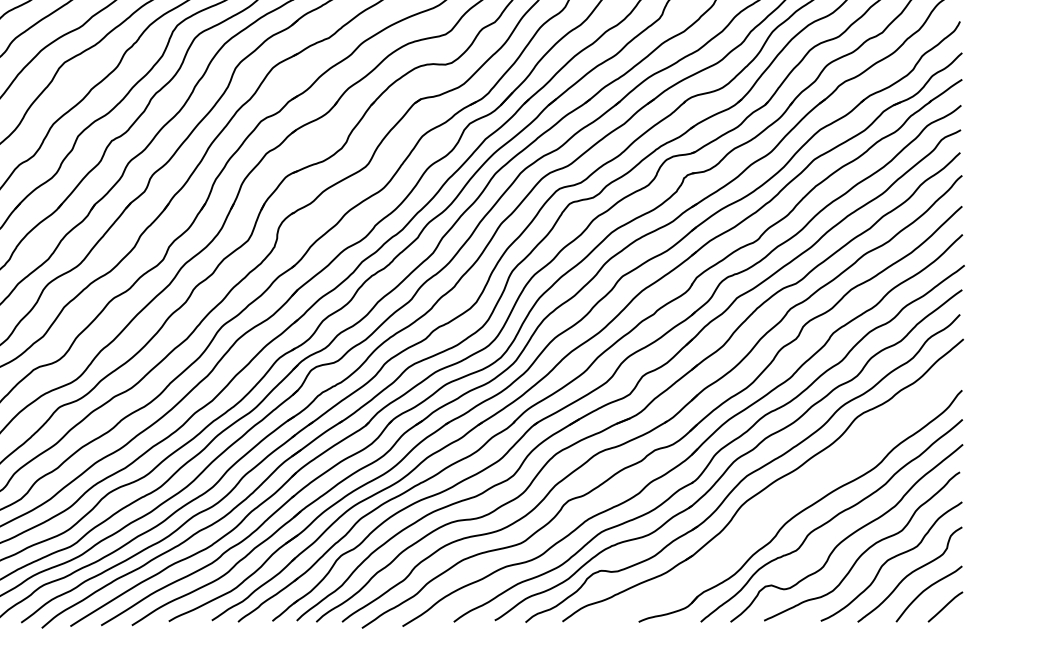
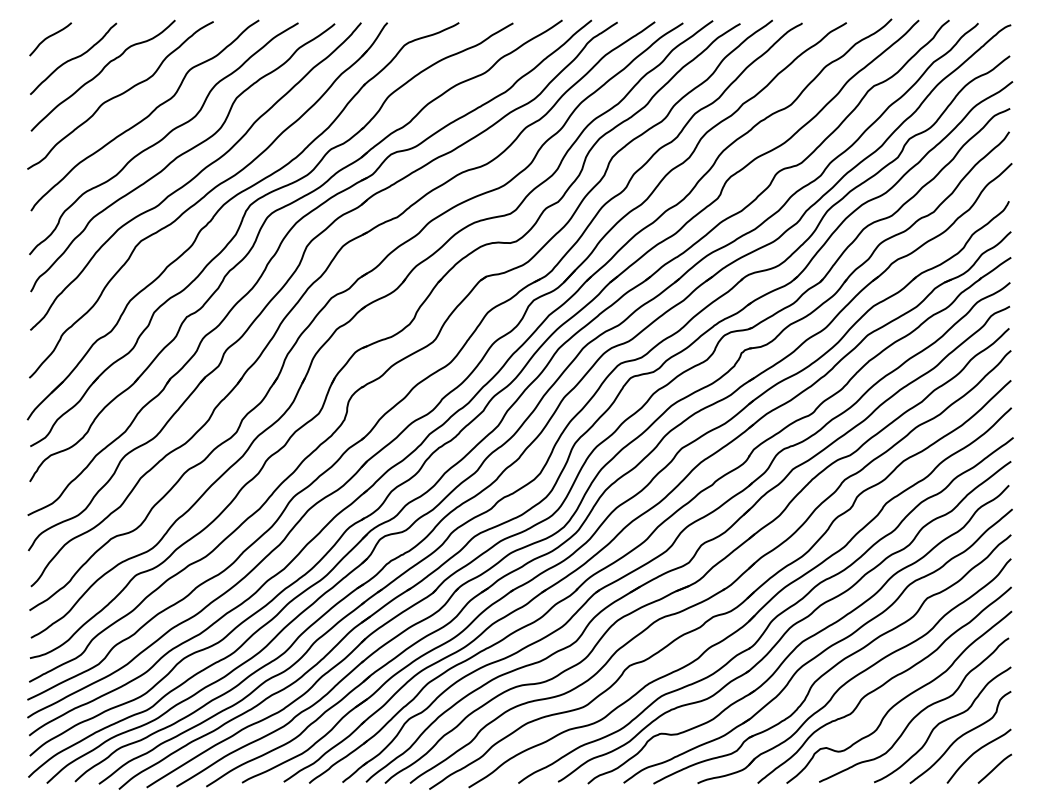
part: (777, 494) -> (832, 659), added

